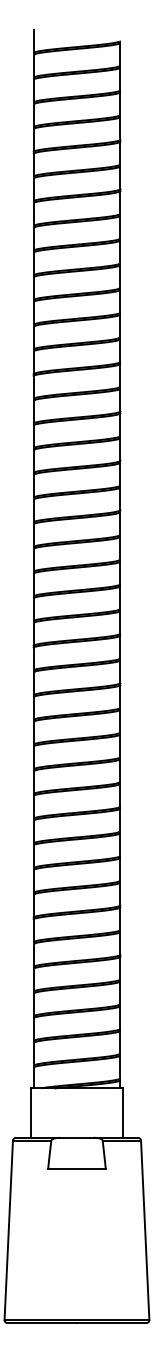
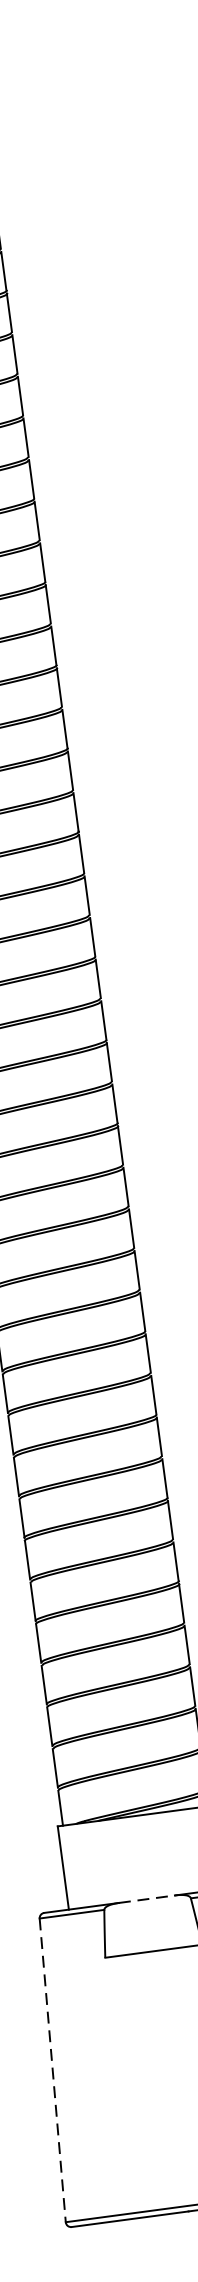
line: (77, 1137) -> (147, 1898), solid -> dashed
line: (8, 1230) -> (52, 2070), solid -> dashed

